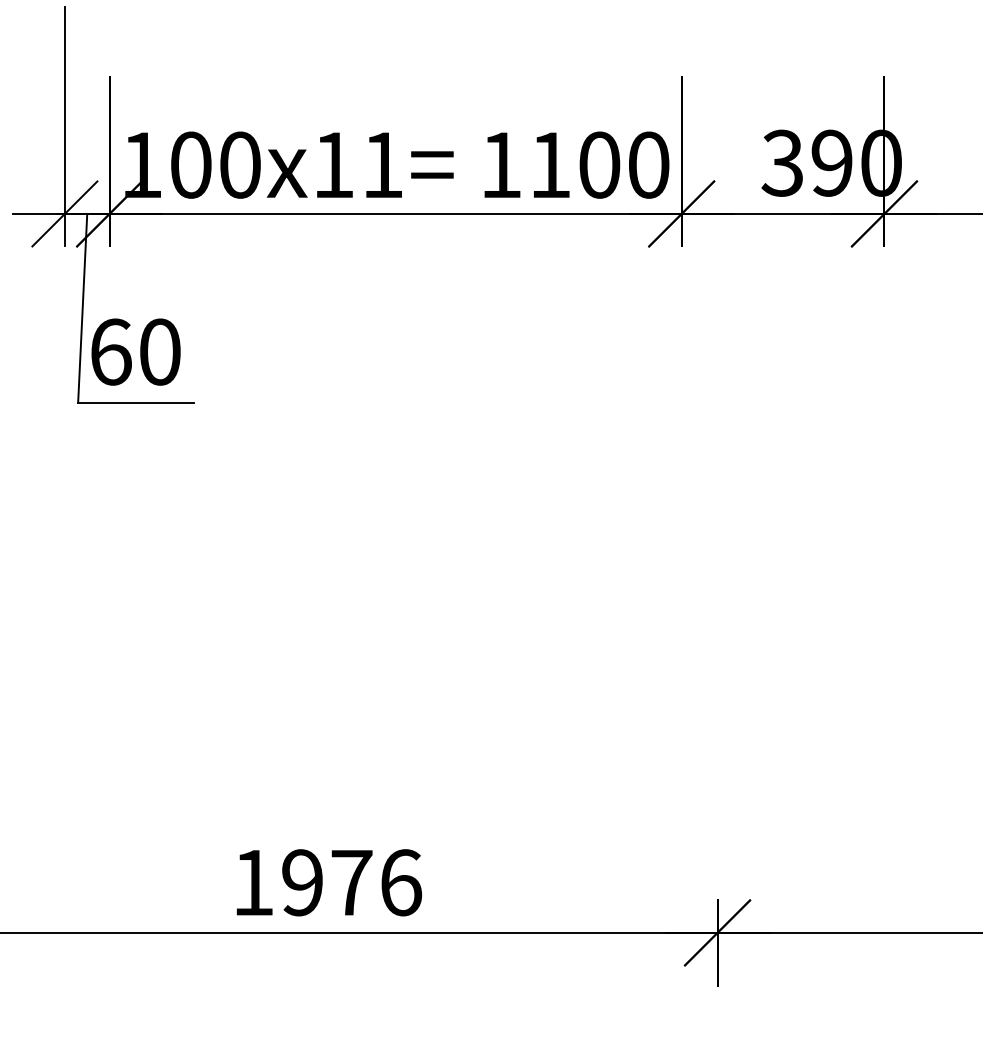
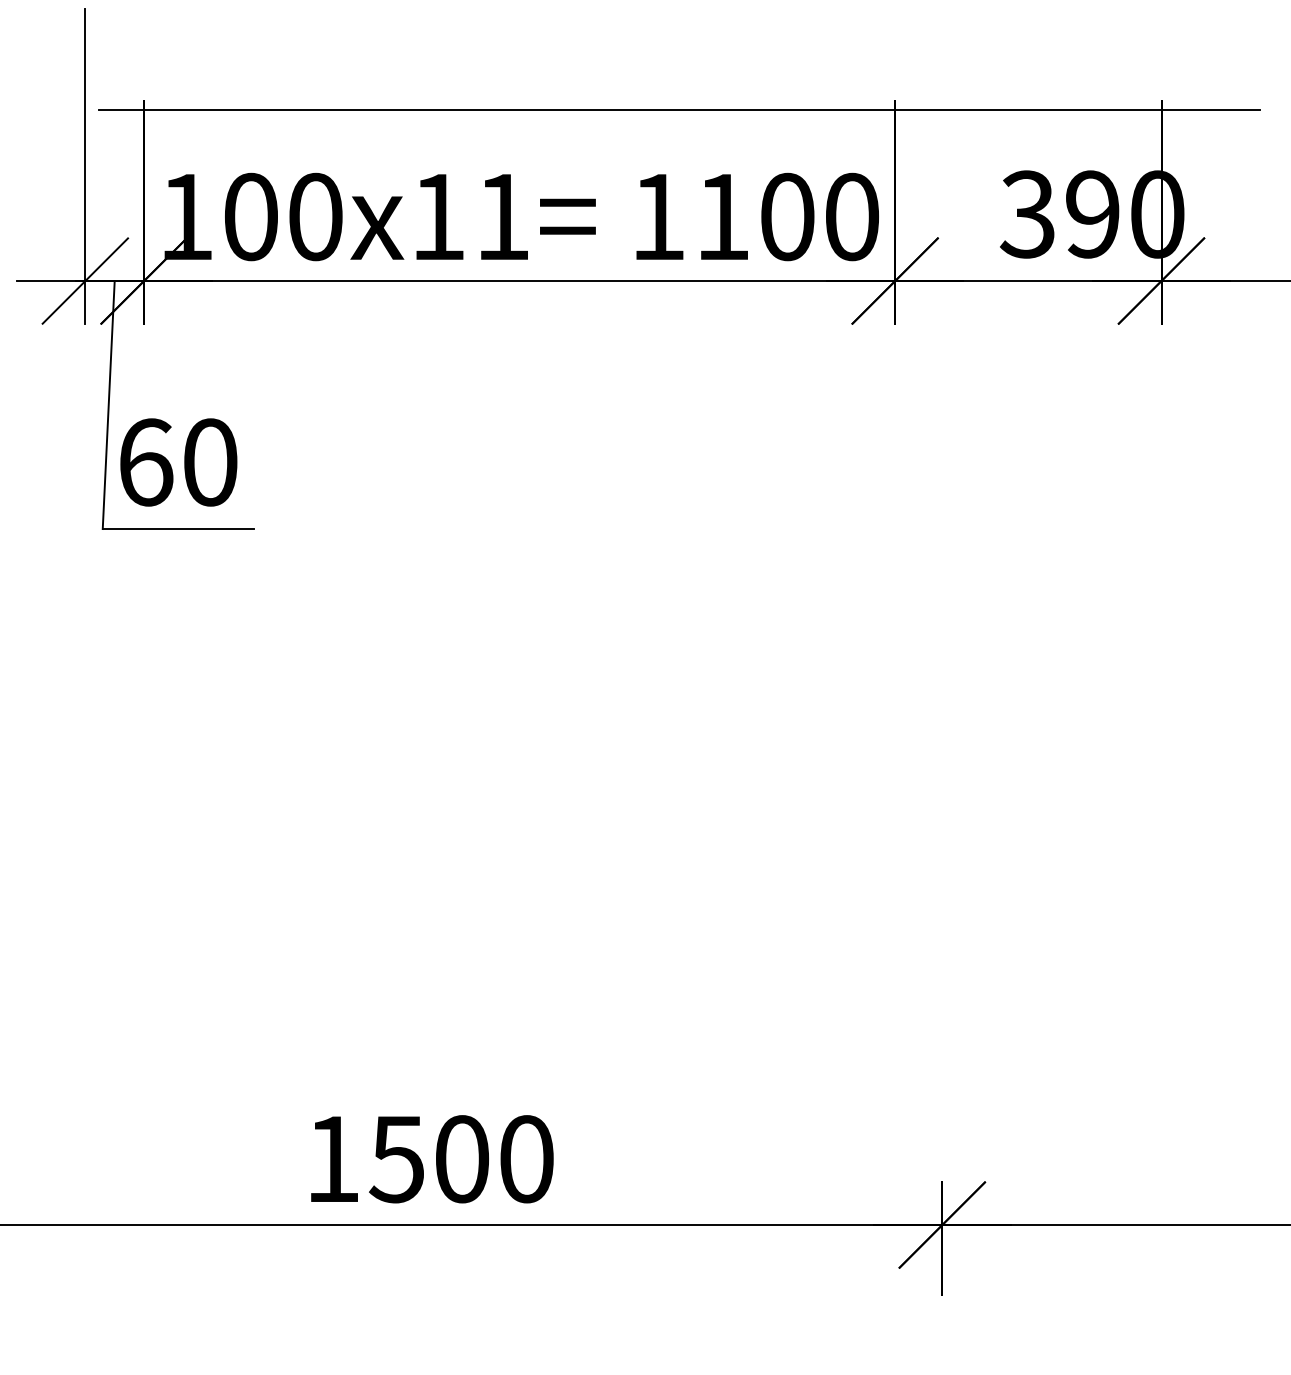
line: (517, 84) -> (679, 110), added
text: (351, 882) -> (461, 1159), 1976 -> 1500

